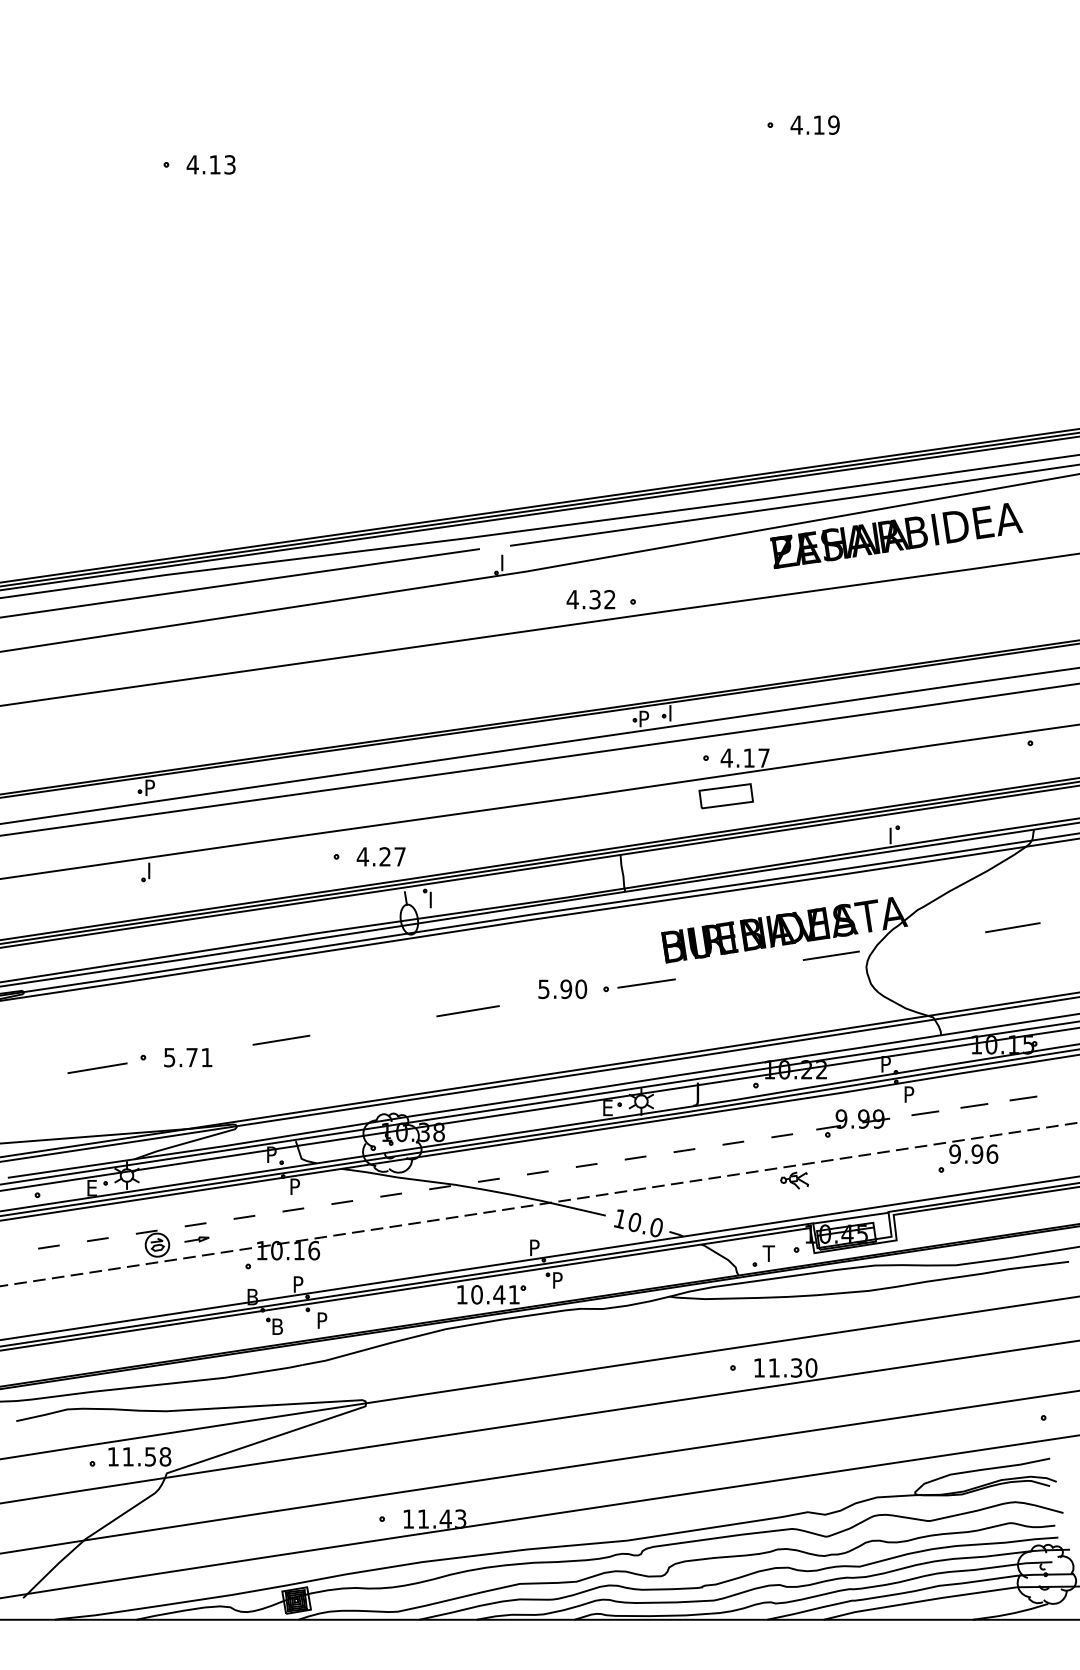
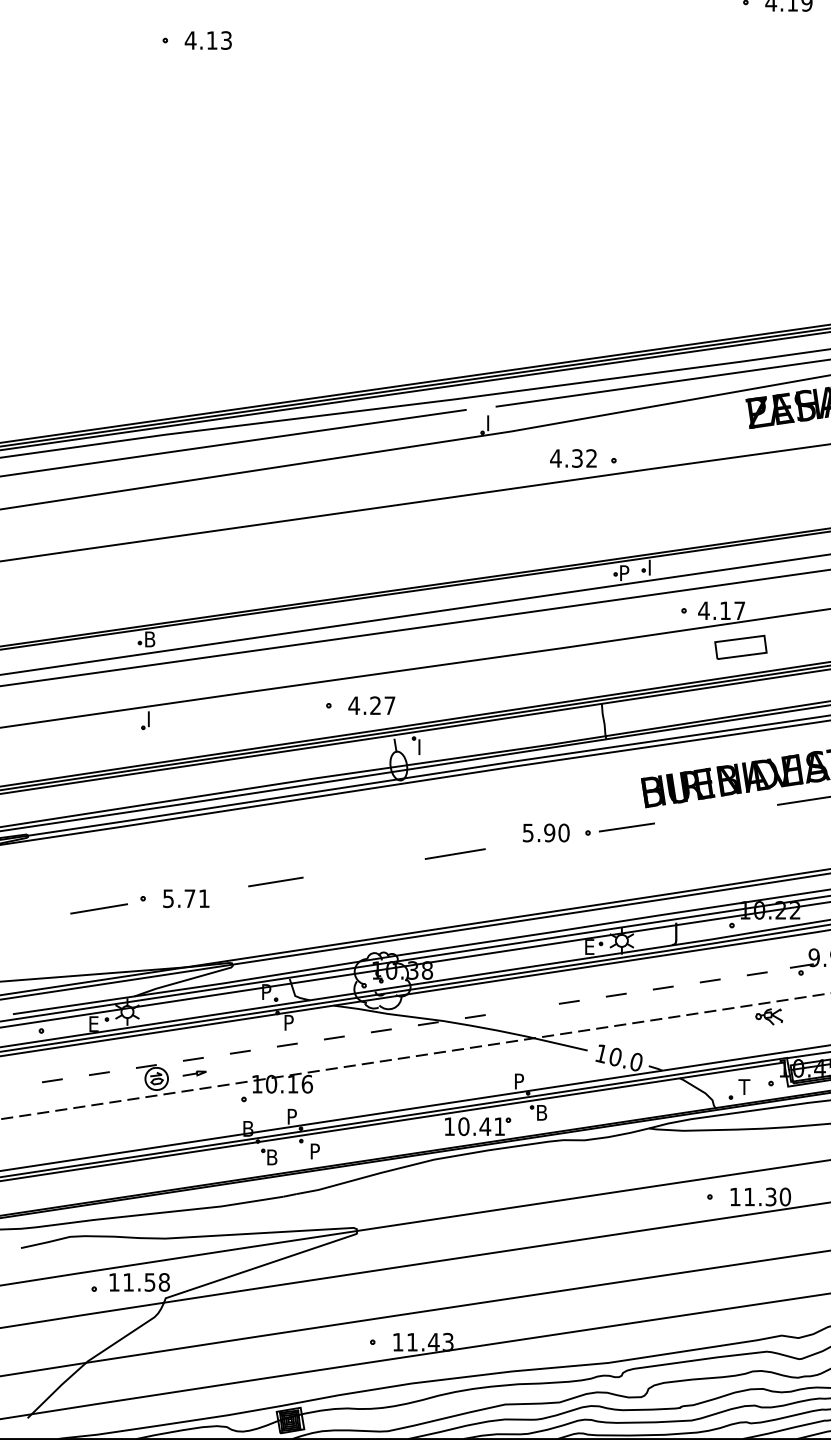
text: (151, 787) -> (150, 639), P -> B
part: (725, 796) -> (740, 647), moved
line: (537, 1172) -> (522, 1009), removed
text: (559, 1280) -> (543, 1112), P -> B

